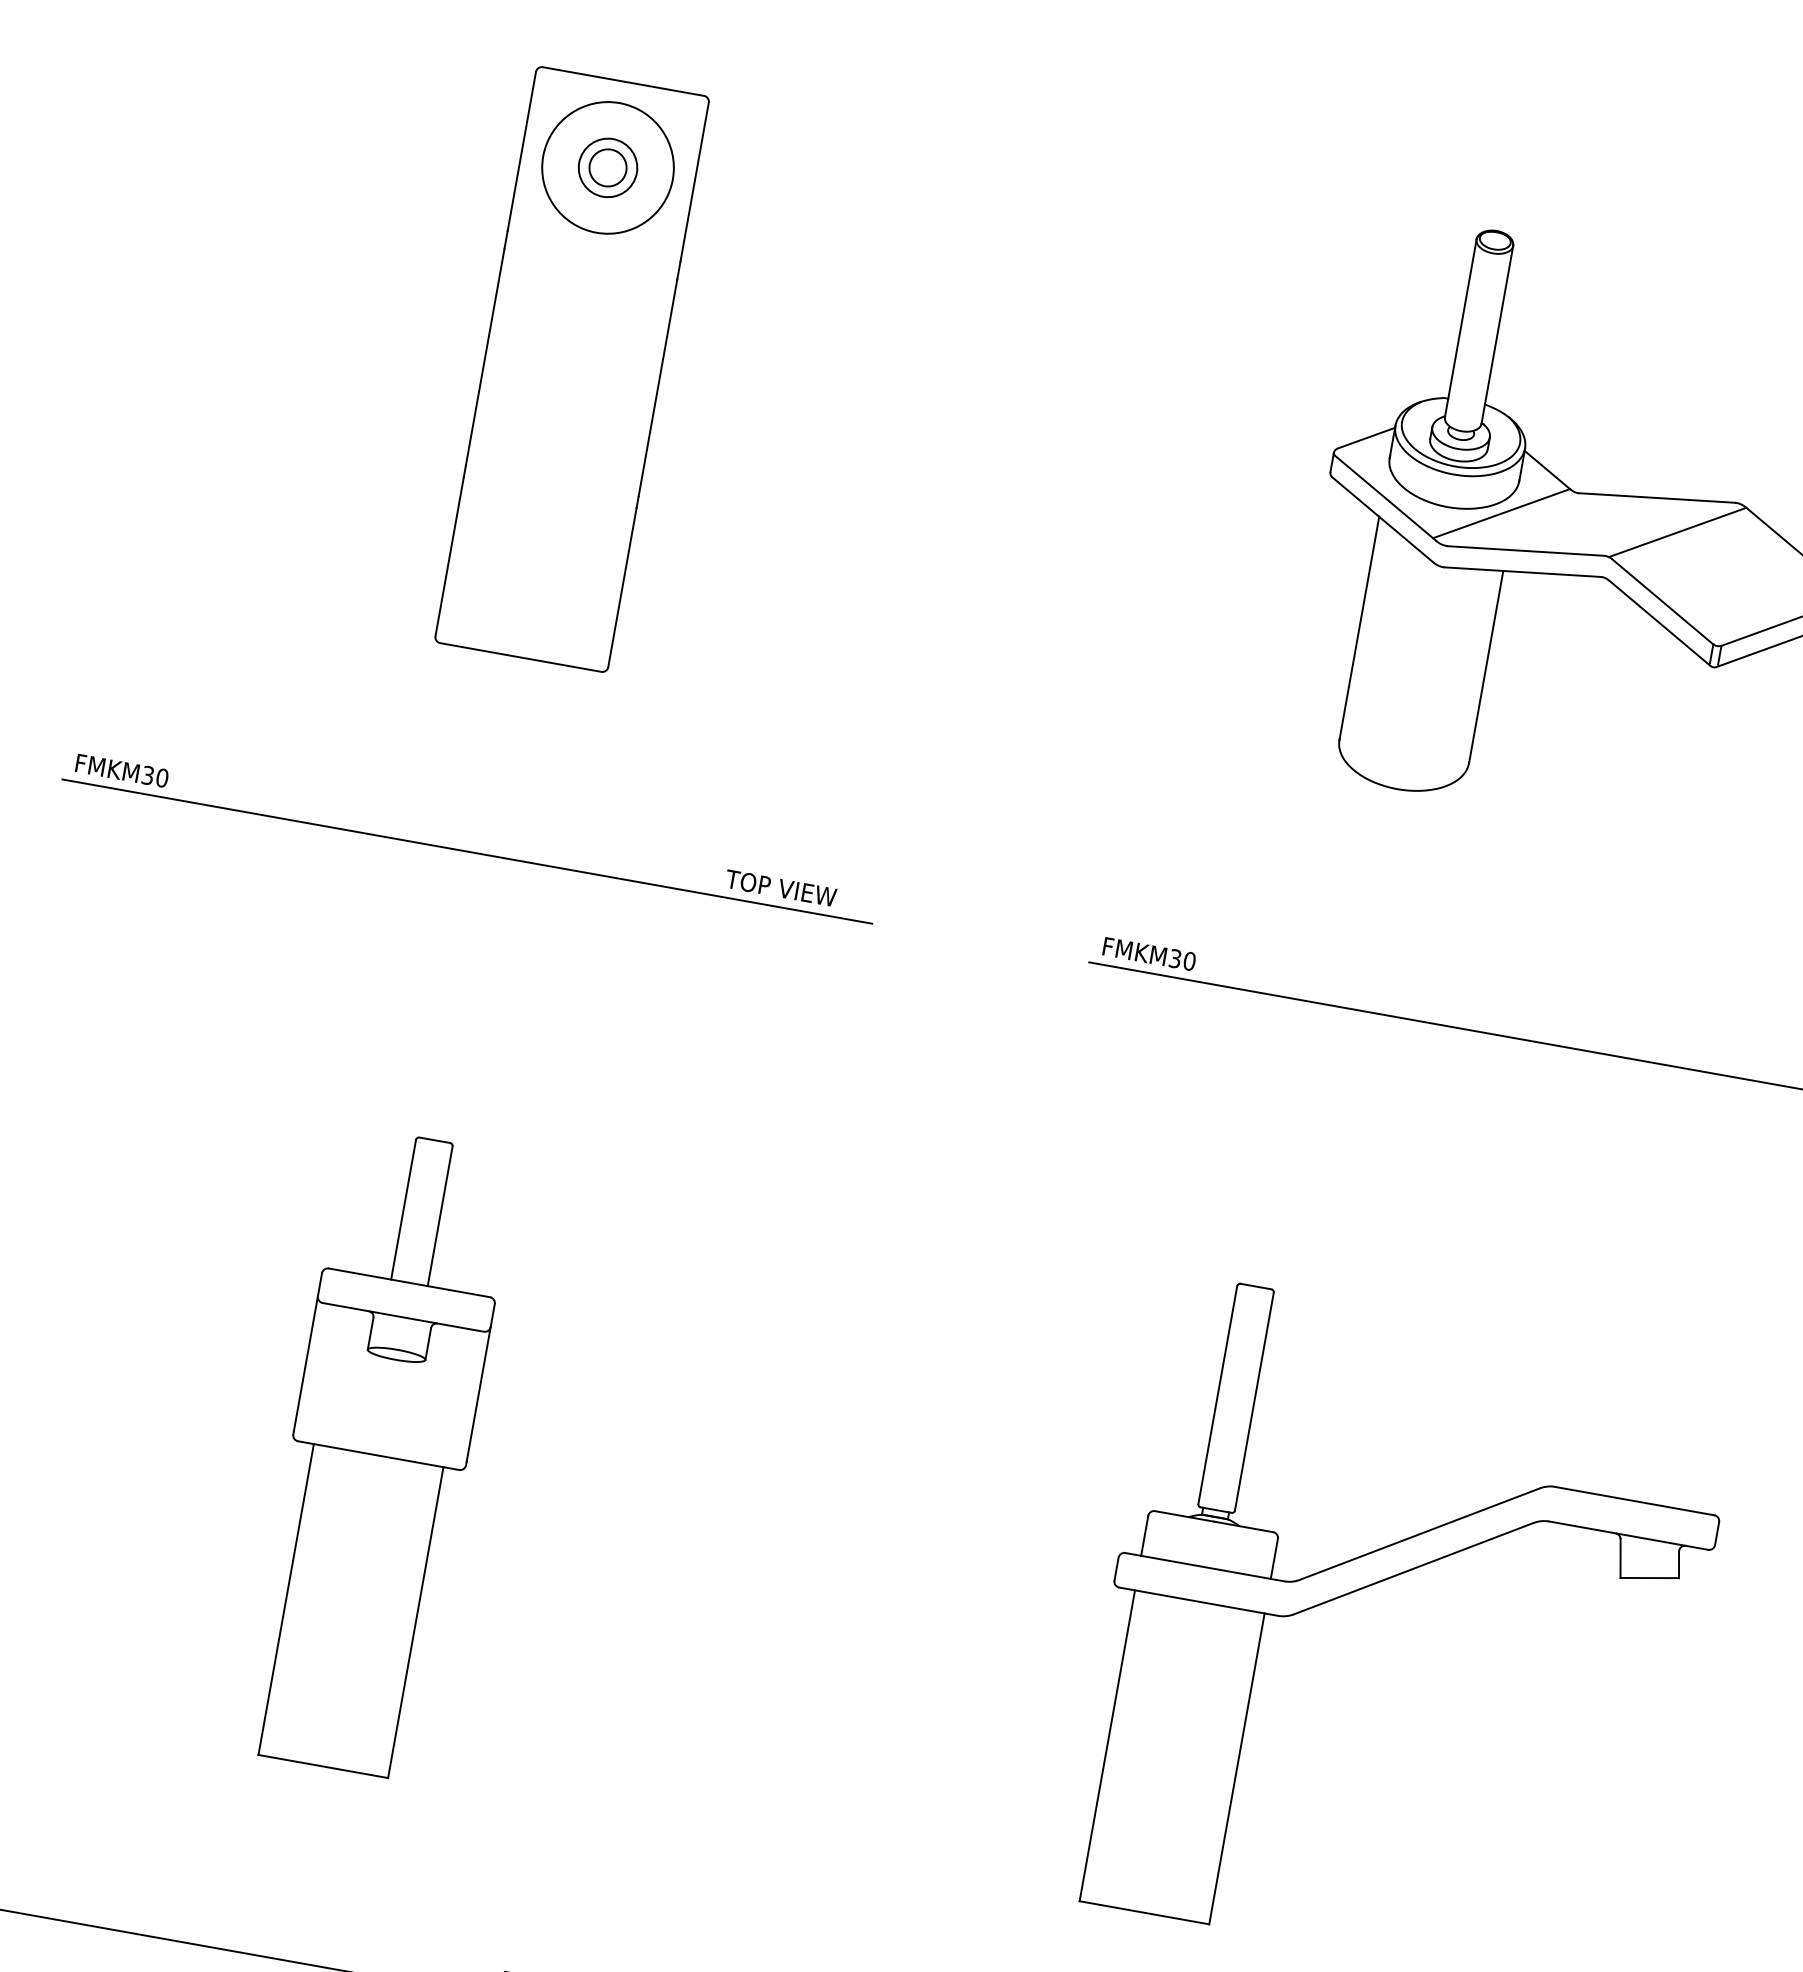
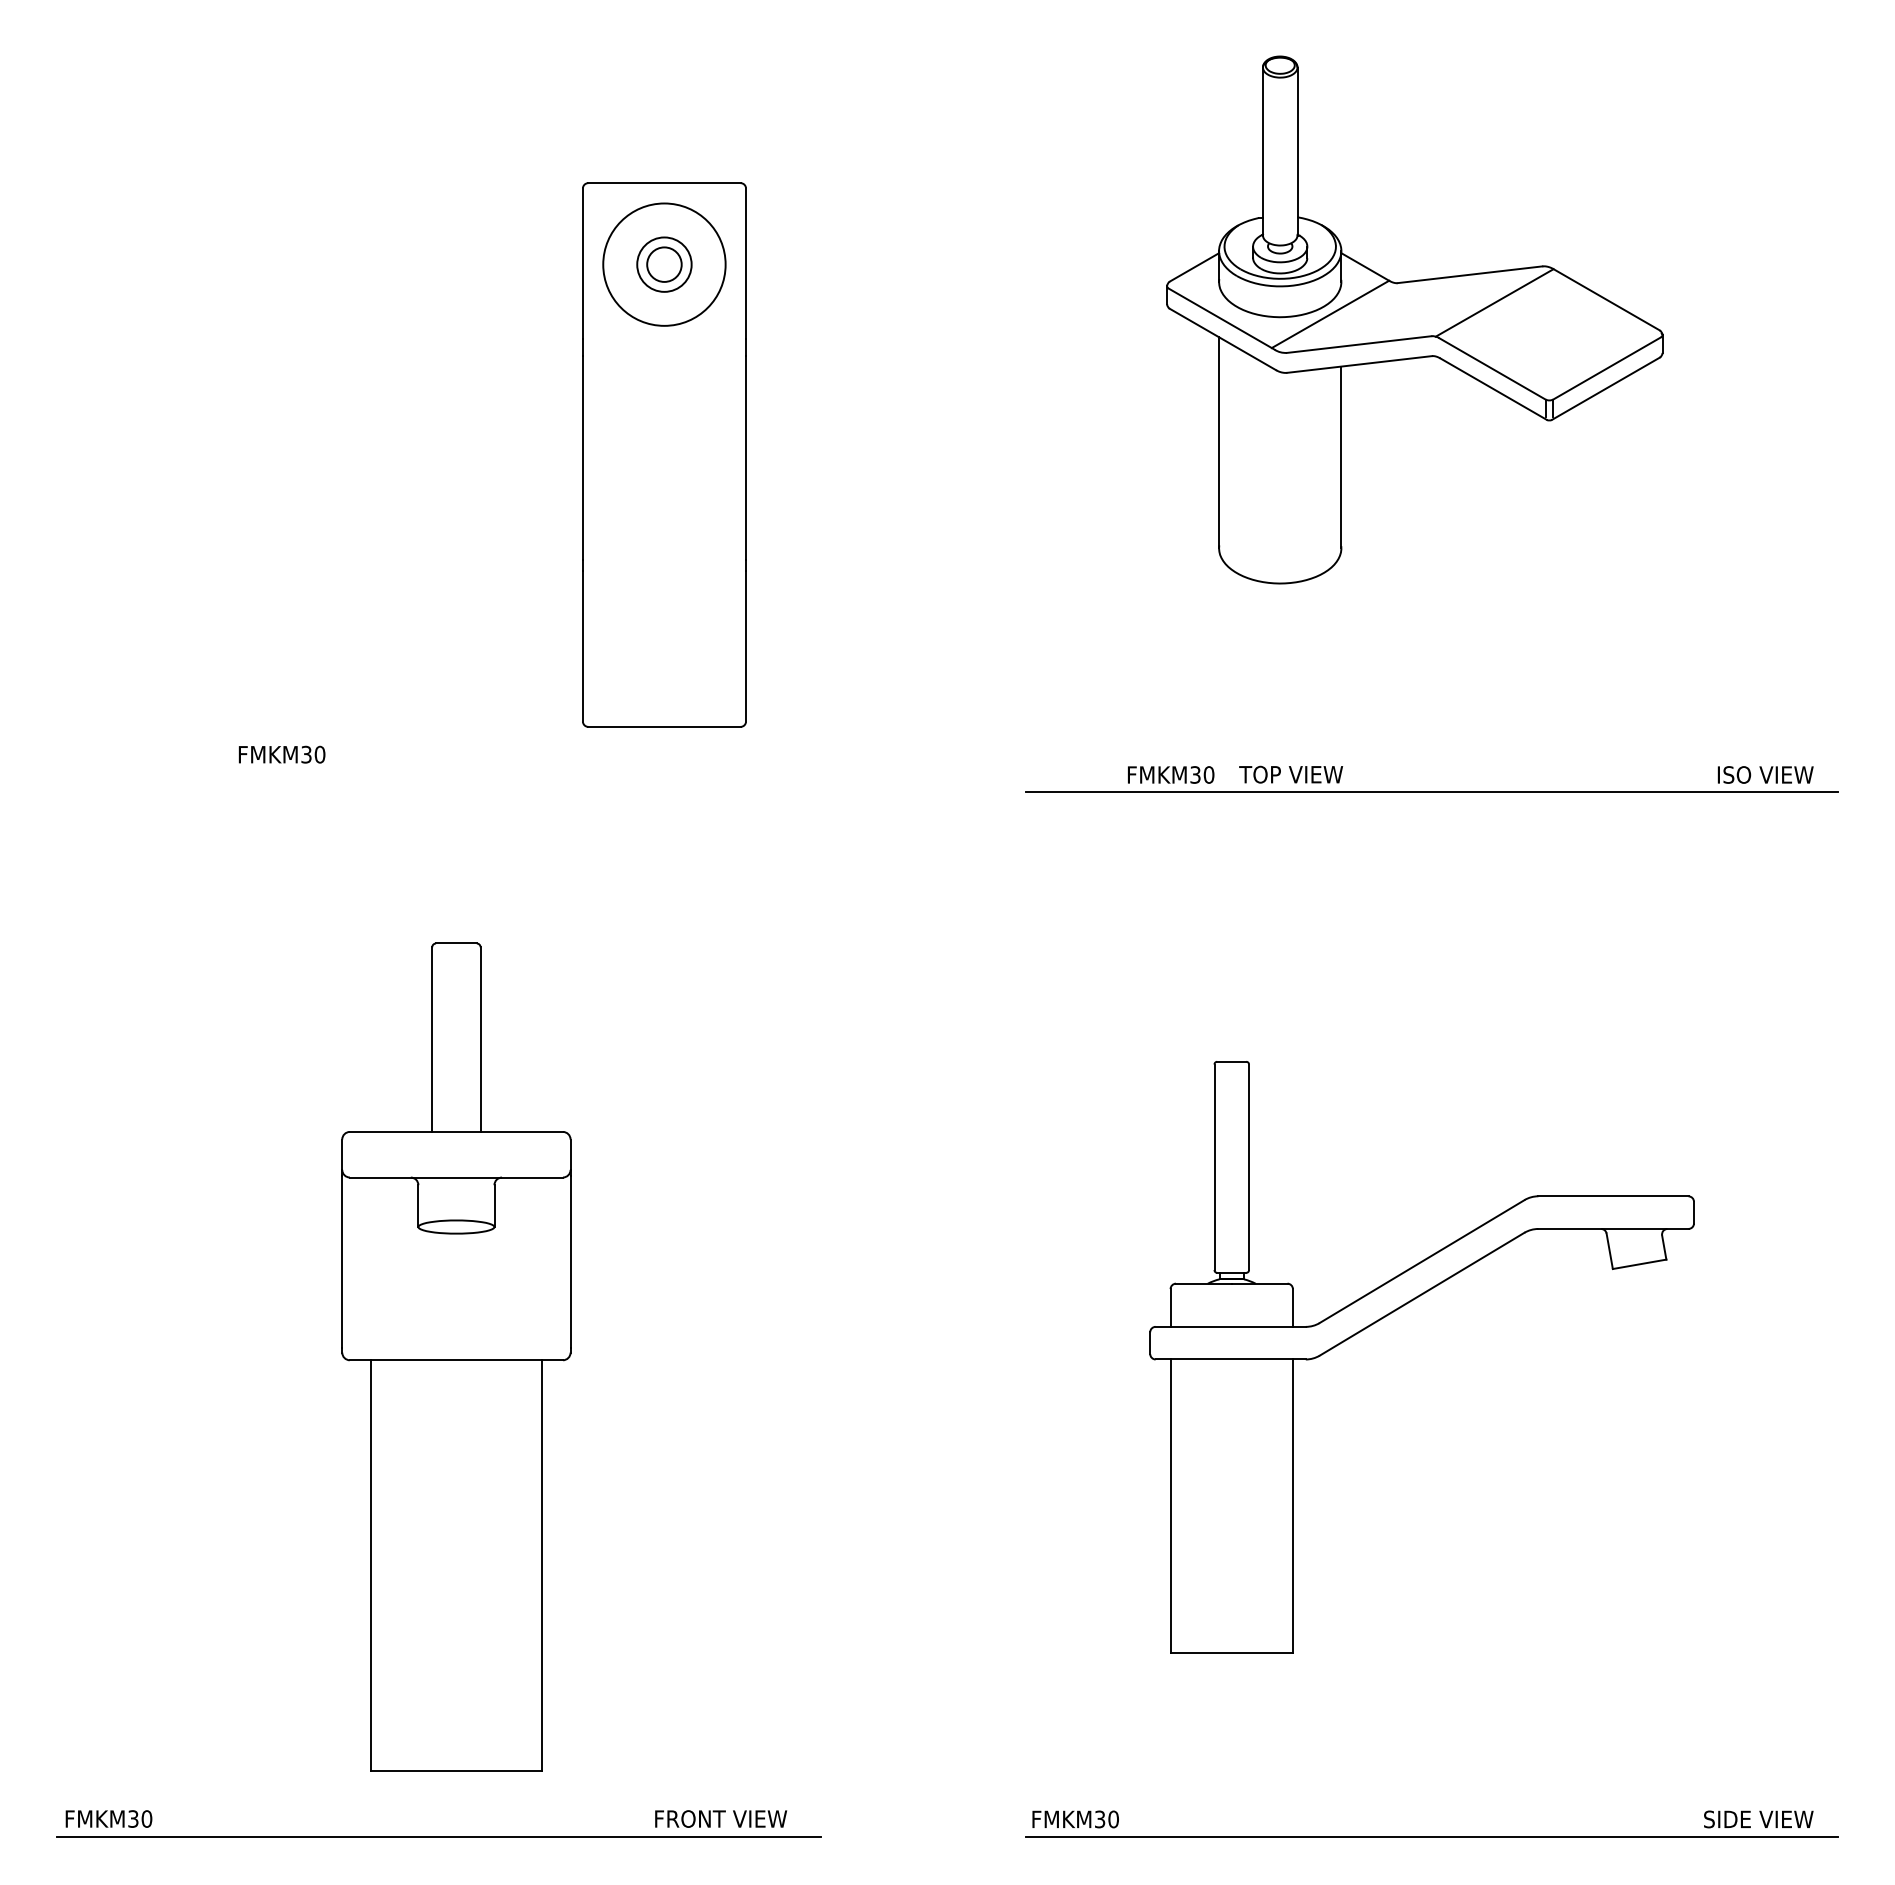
part: (572, 368) -> (664, 454), moved
text: (122, 770) -> (282, 754), moved
line: (466, 851) -> (438, 792), removed
text: (781, 888) -> (1291, 774), moved
text: (1149, 953) -> (1171, 774), moved
part: (379, 1453) -> (456, 1357), size x1.4

